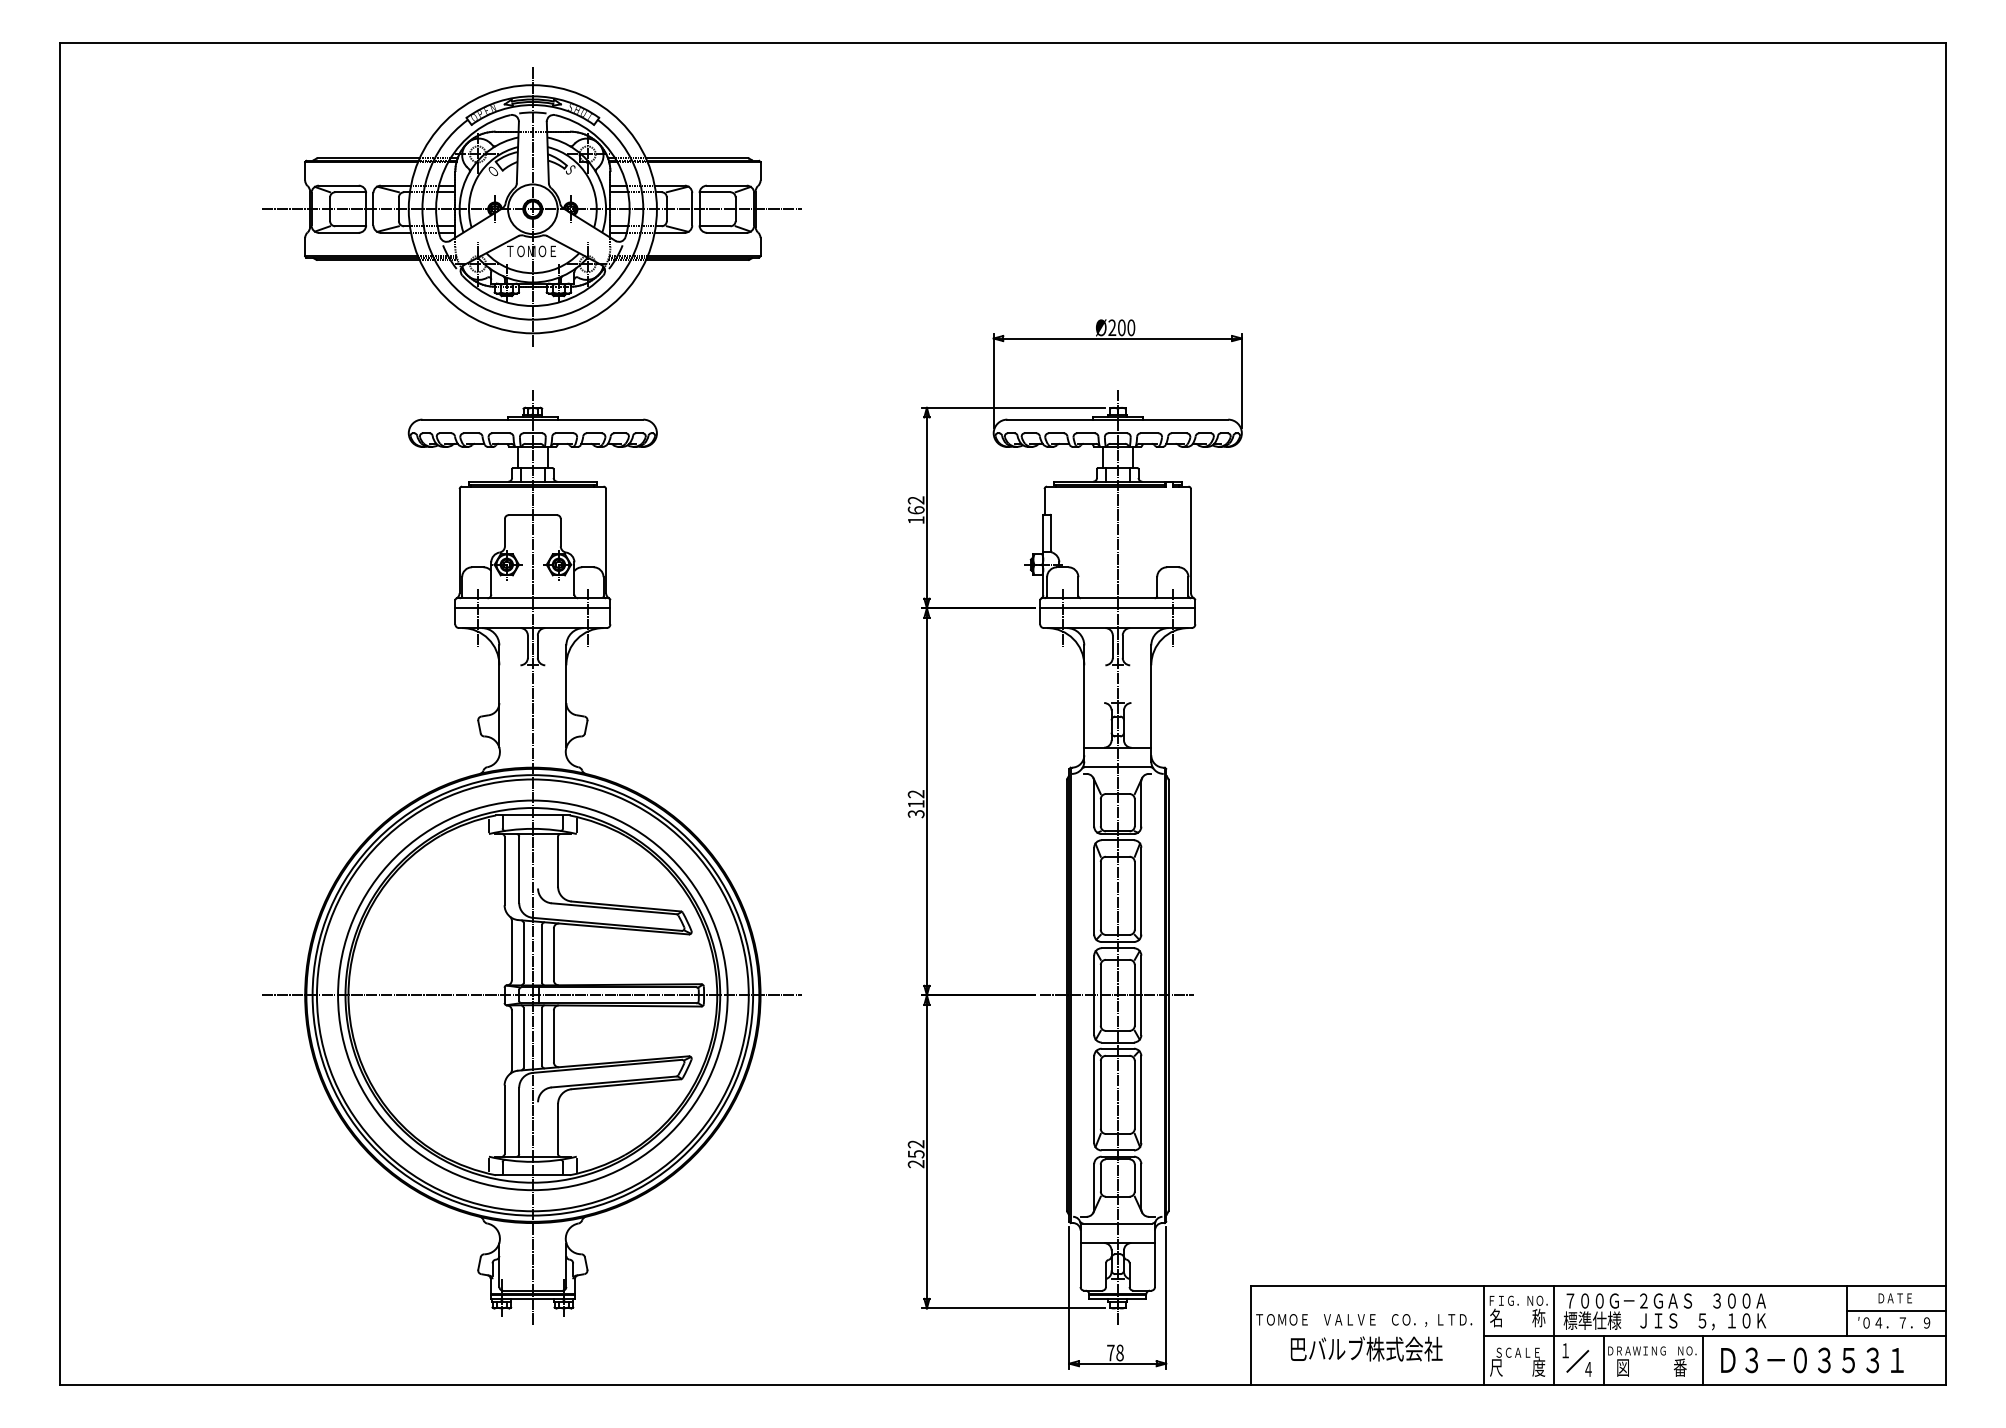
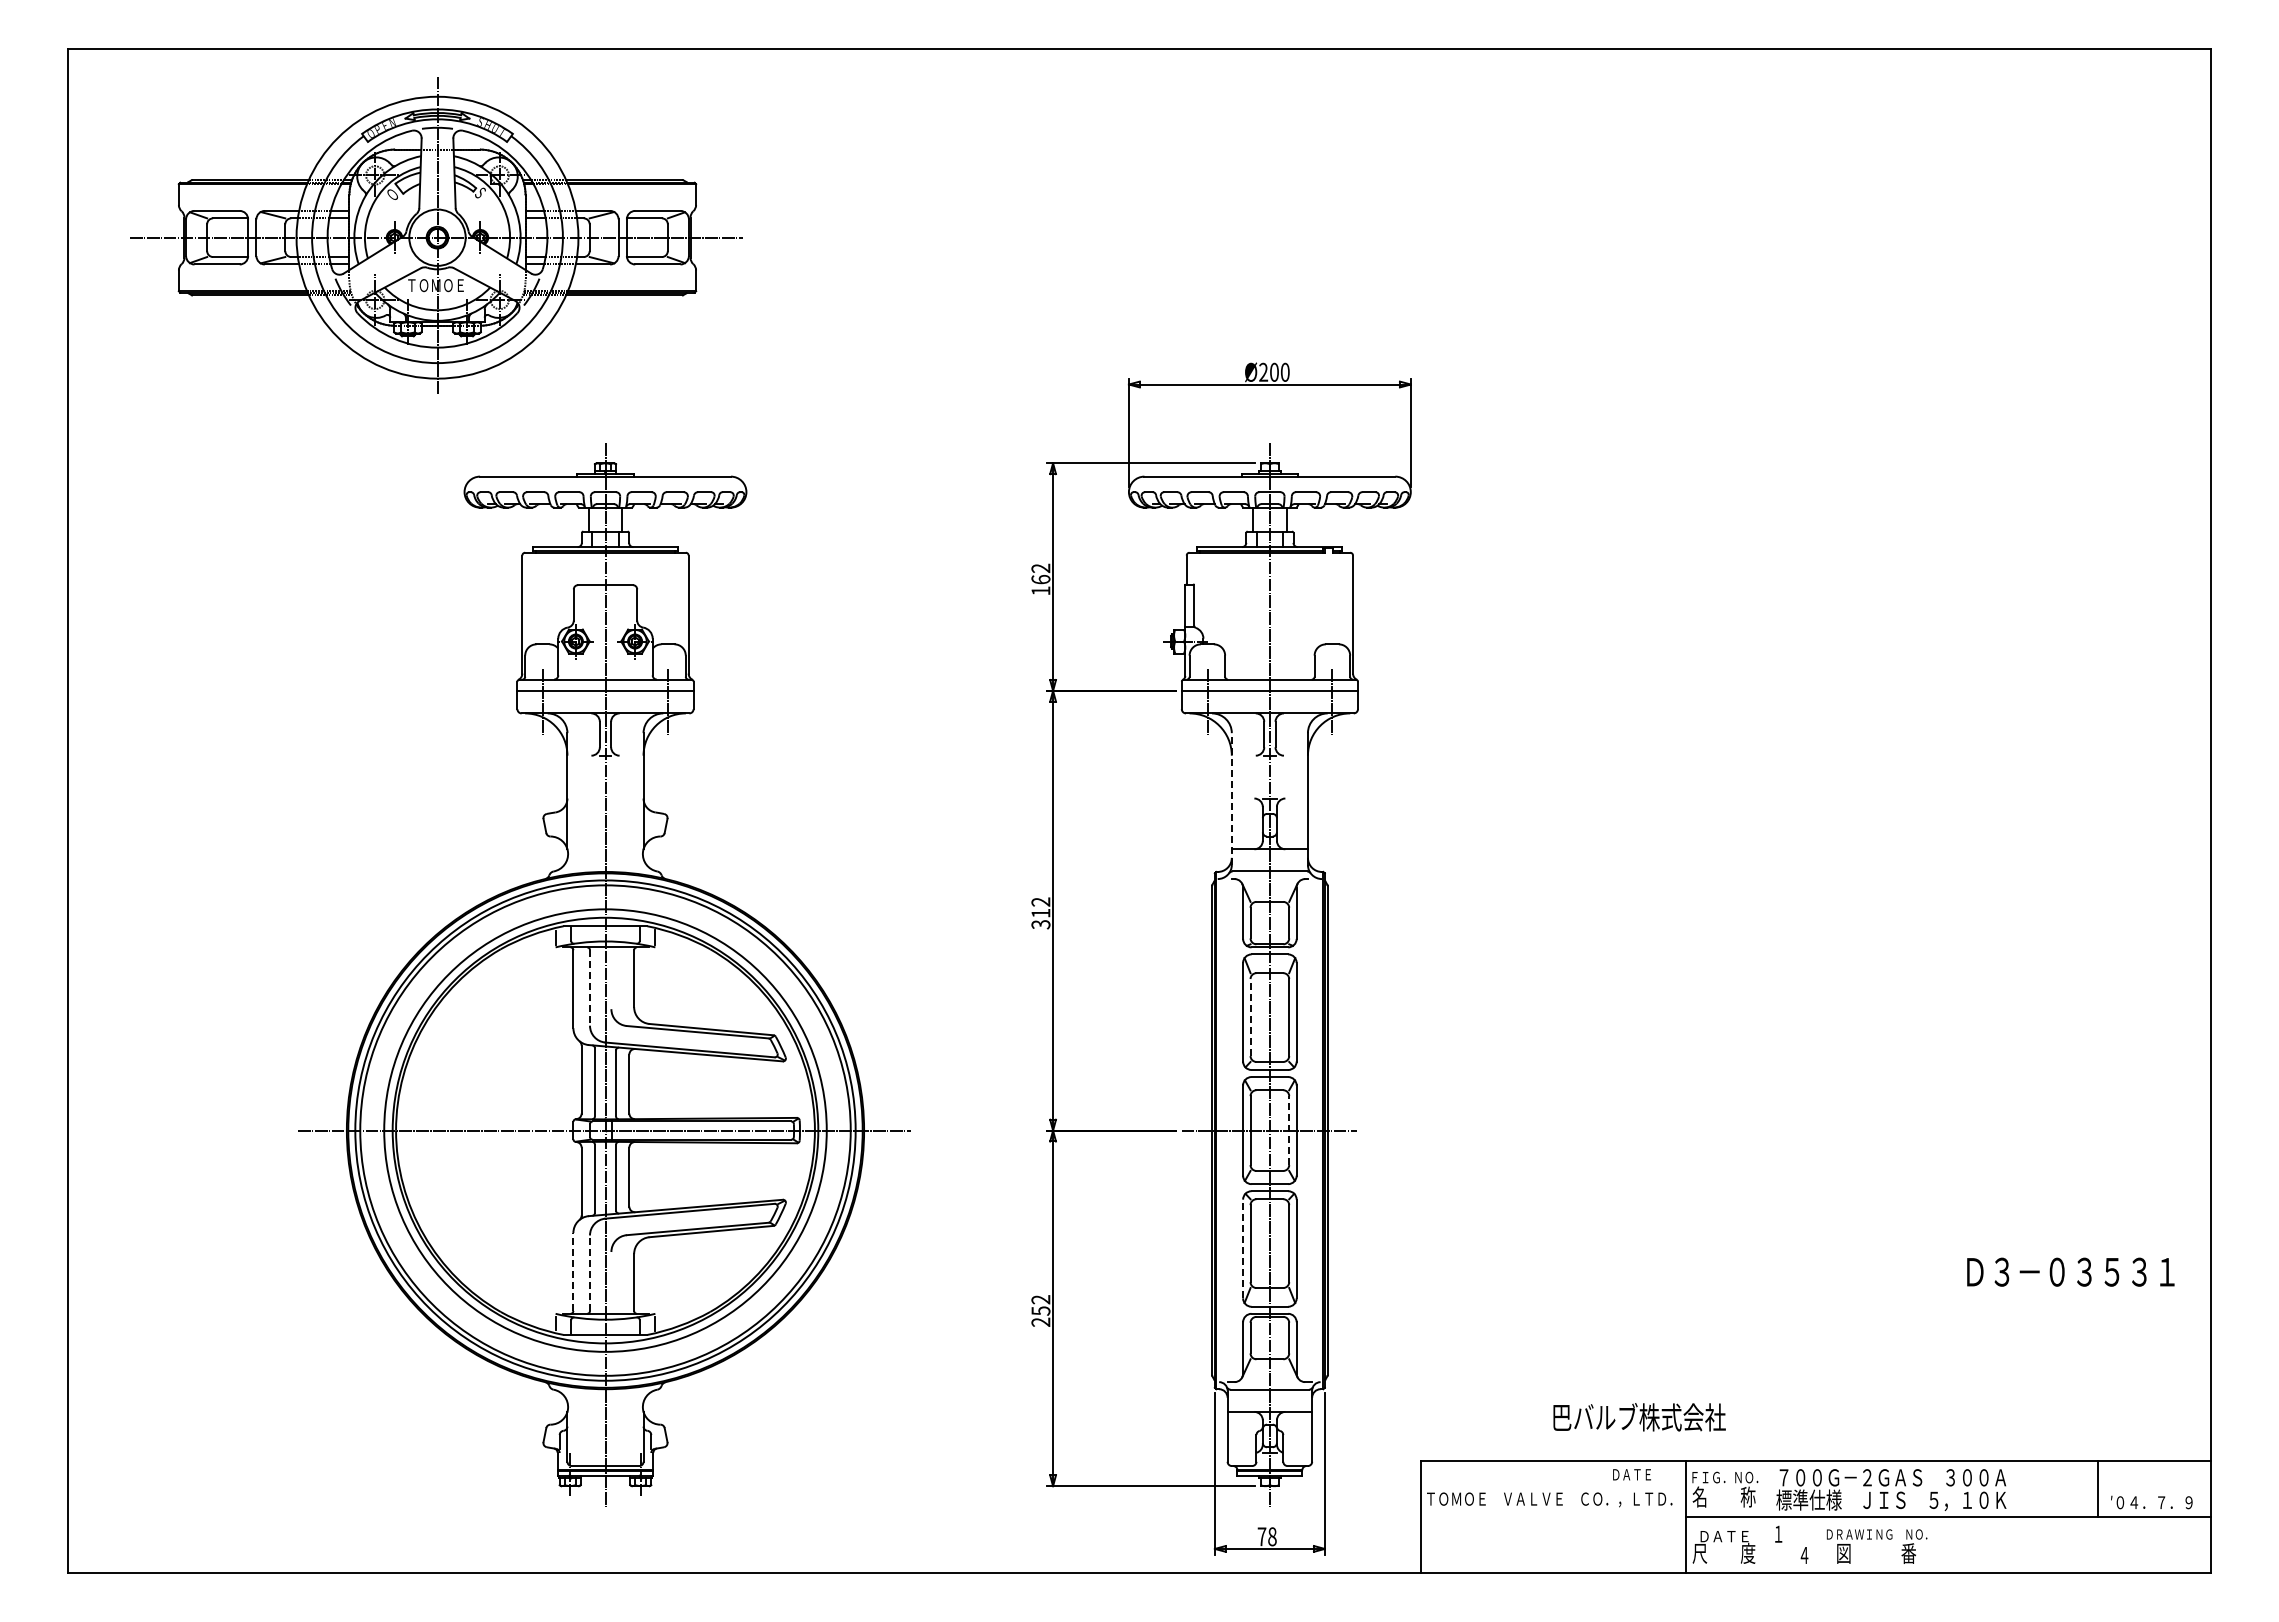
part: (531, 207) -> (436, 235), moved
line: (1083, 703) -> (1231, 799), solid -> dashed
line: (519, 869) -> (590, 987), solid -> dashed
line: (1100, 895) -> (1250, 1017), solid -> dashed
line: (1135, 995) -> (1289, 1130), solid -> dashed
line: (1094, 1099) -> (1243, 1248), solid -> dashed
line: (504, 1119) -> (573, 1271), solid -> dashed
line: (519, 1121) -> (590, 1273), solid -> dashed
text: (1894, 1298) -> (1631, 1474), moved
line: (1895, 1310) -> (2153, 1488), removed
line: (1554, 1335) -> (1765, 1516), removed
text: (1366, 1349) -> (1639, 1417), moved
text: (1518, 1352) -> (1724, 1536), ＳＣＡＬＥ -> ＤＡＴＥ
text: (1812, 1359) -> (2070, 1271), moved
line: (1603, 1360) -> (1821, 1545), removed
line: (1702, 1360) -> (1934, 1545), removed
line: (1577, 1361) -> (1792, 1546), removed

